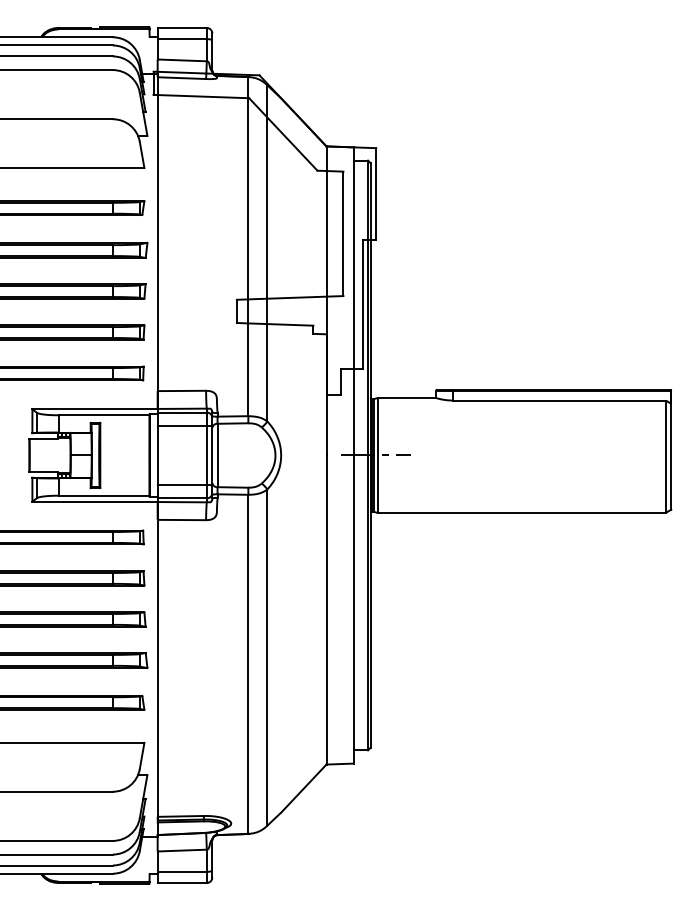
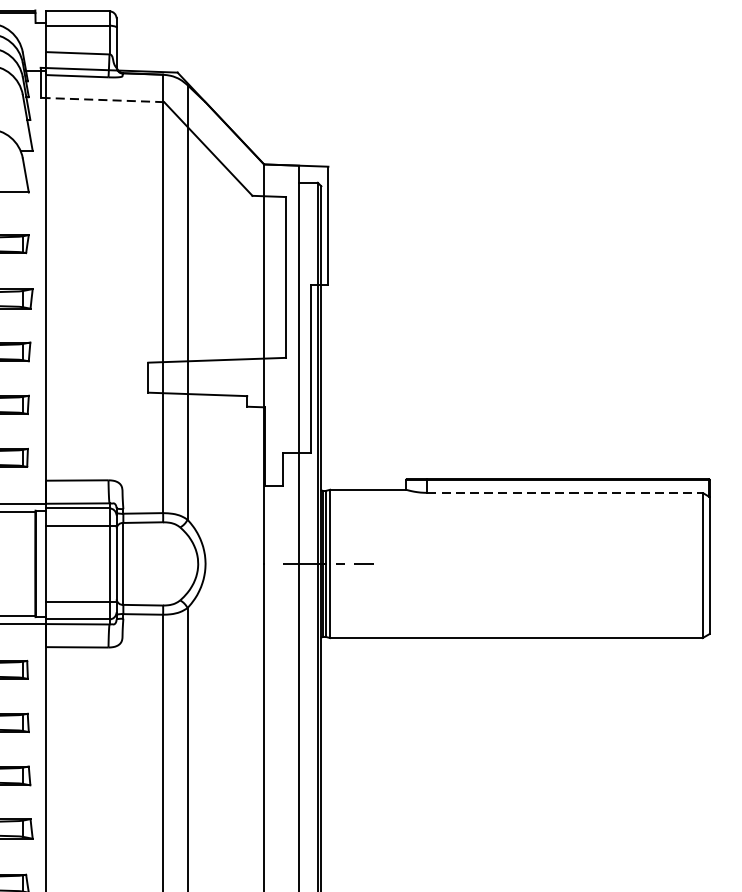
line: (201, 96) -> (102, 99), solid -> dashed
line: (559, 400) -> (565, 492), solid -> dashed

